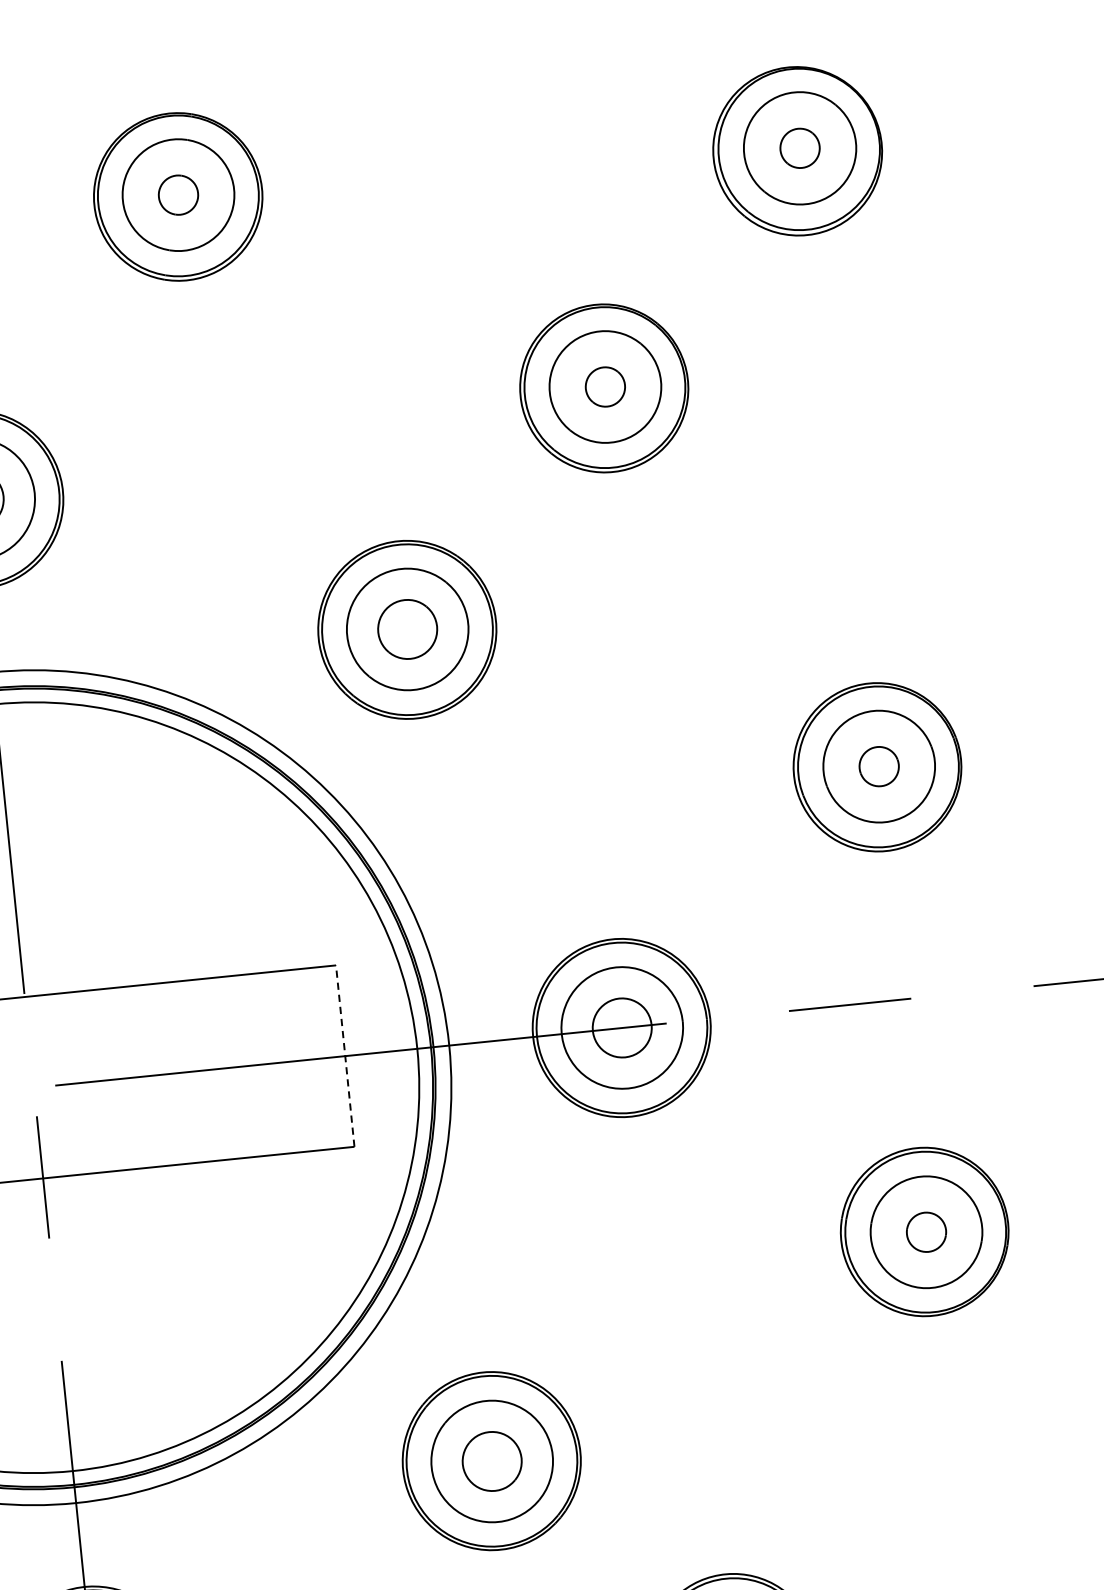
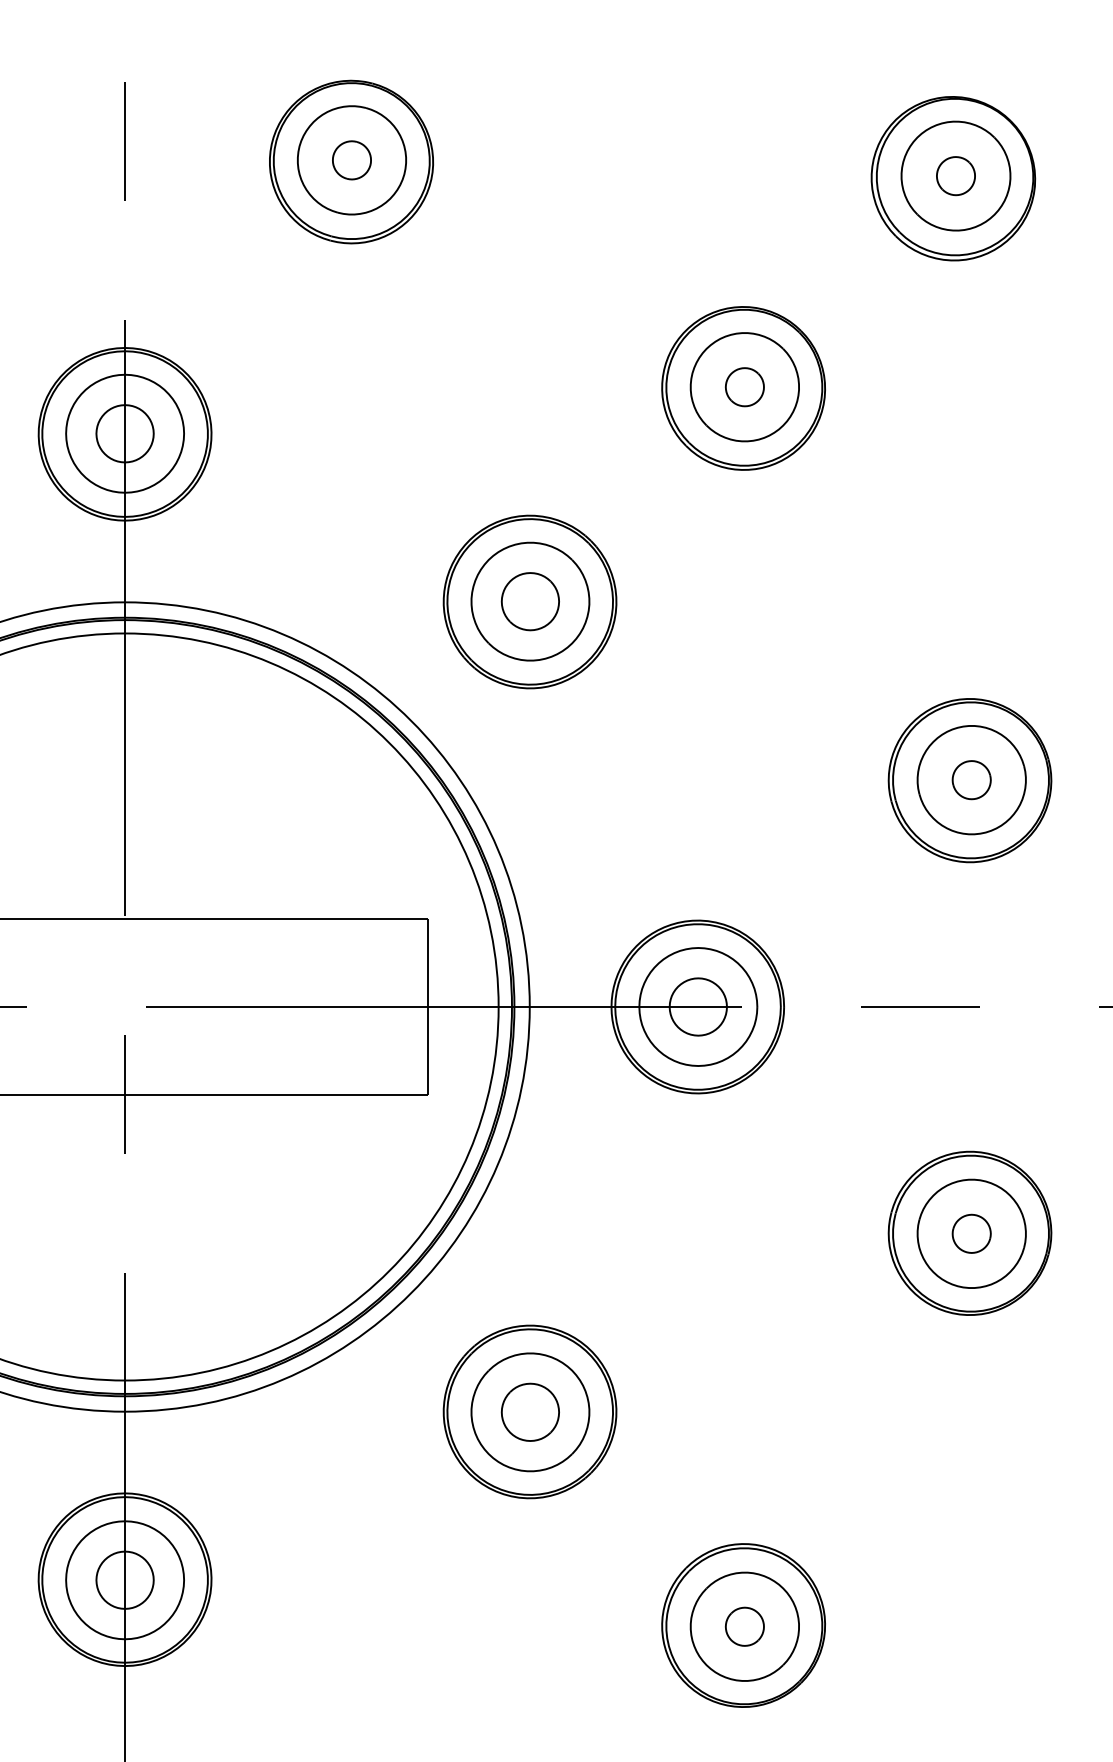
line: (345, 1055) -> (428, 1006), dashed -> solid

